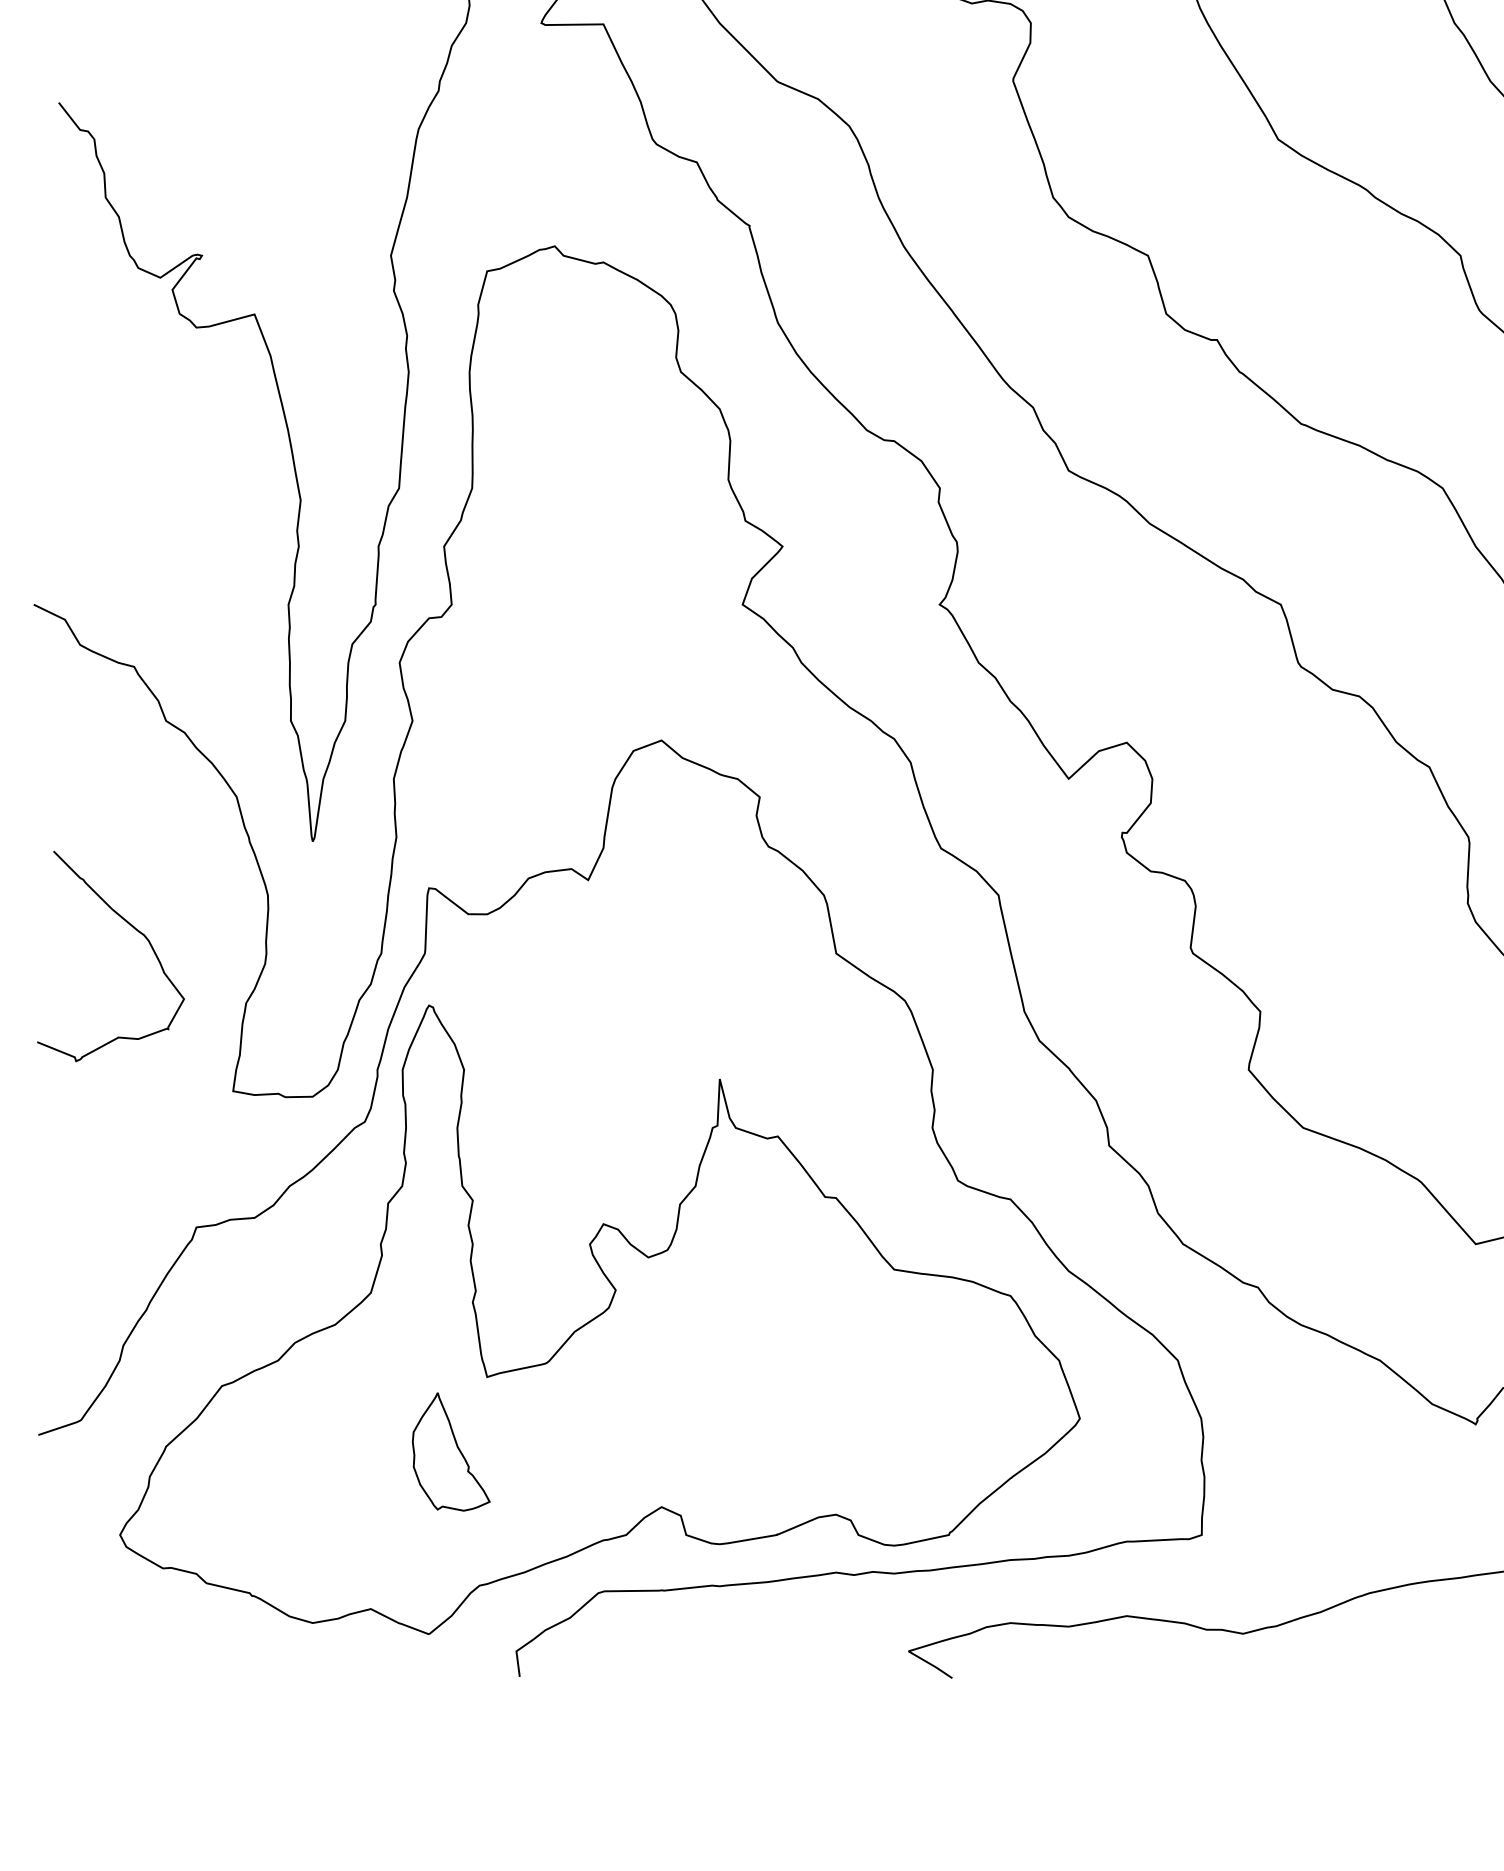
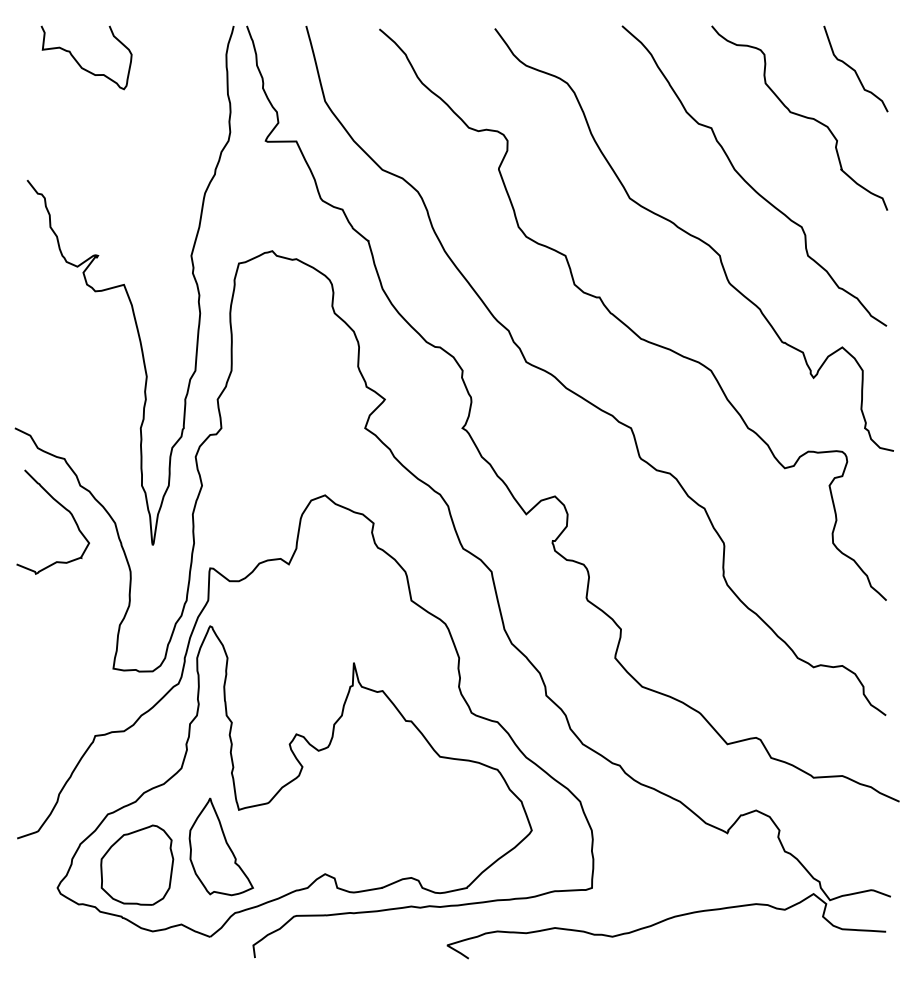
curve: (132, 929) -> (63, 508), moved
part: (449, 1451) -> (220, 846), size x1.67
part: (281, 1487) -> (137, 864), added

